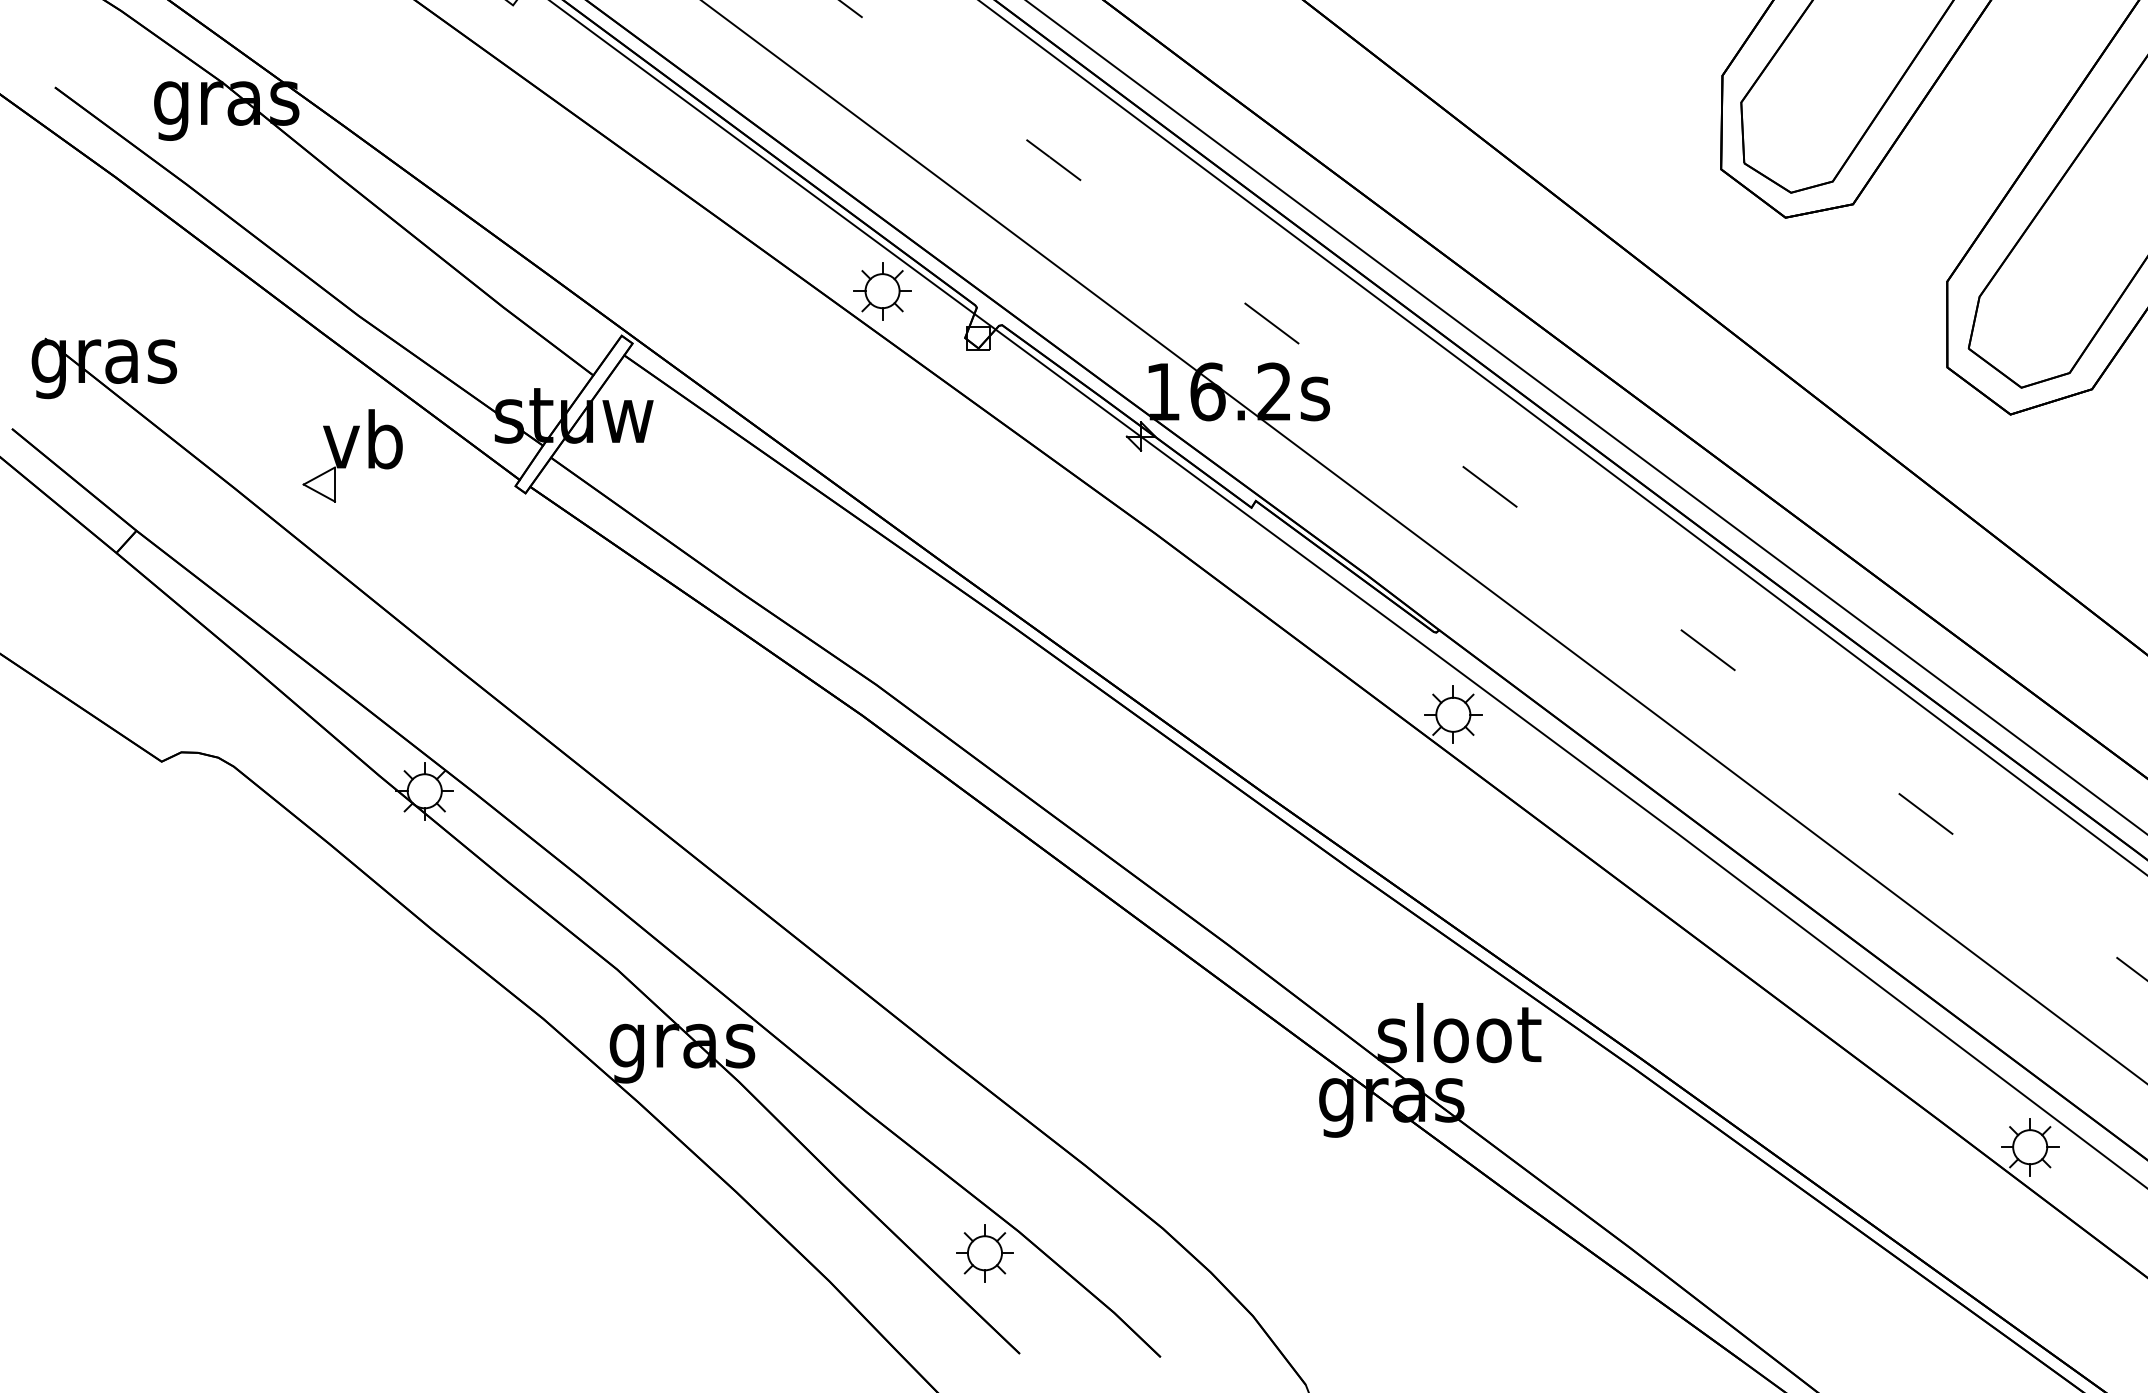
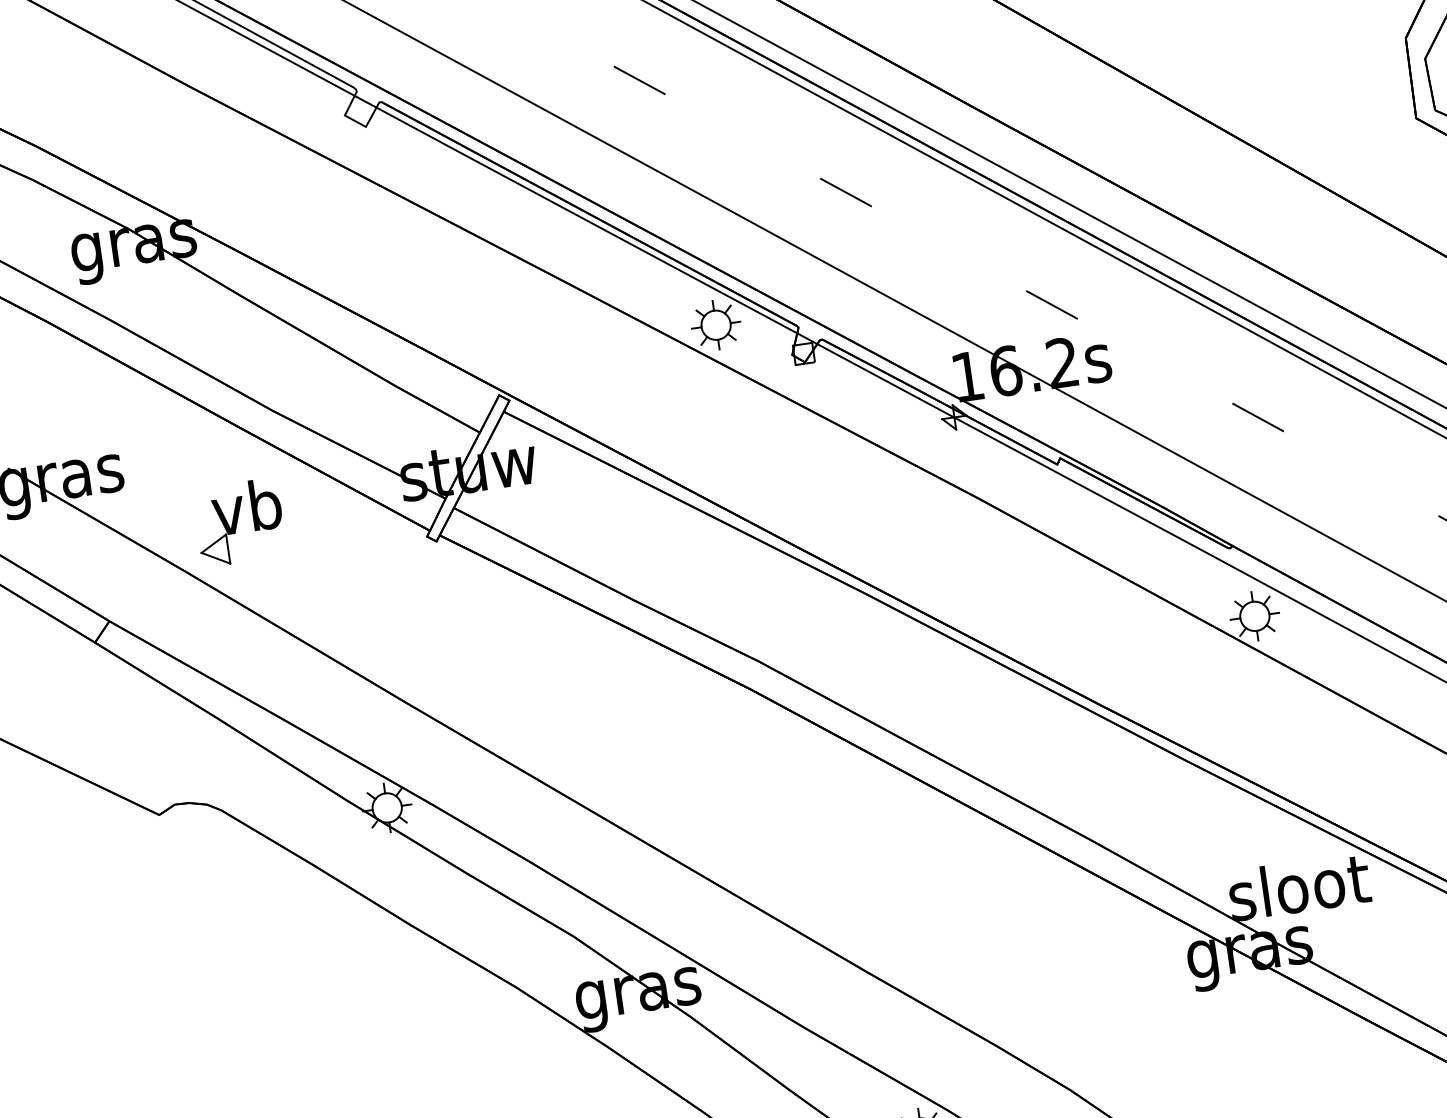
part: (352, 455) -> (239, 522), moved

